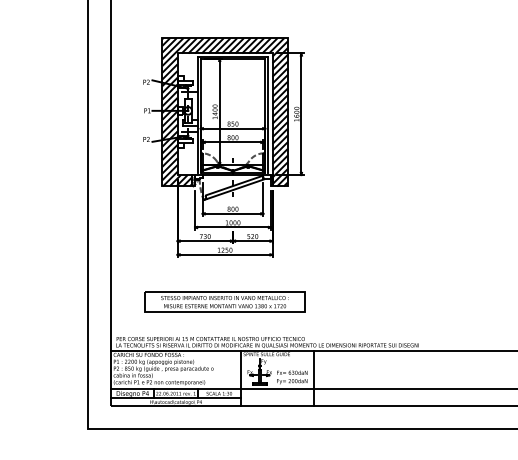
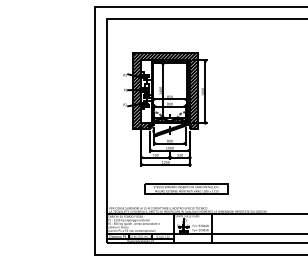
part: (224, 300) -> (186, 188), moved

